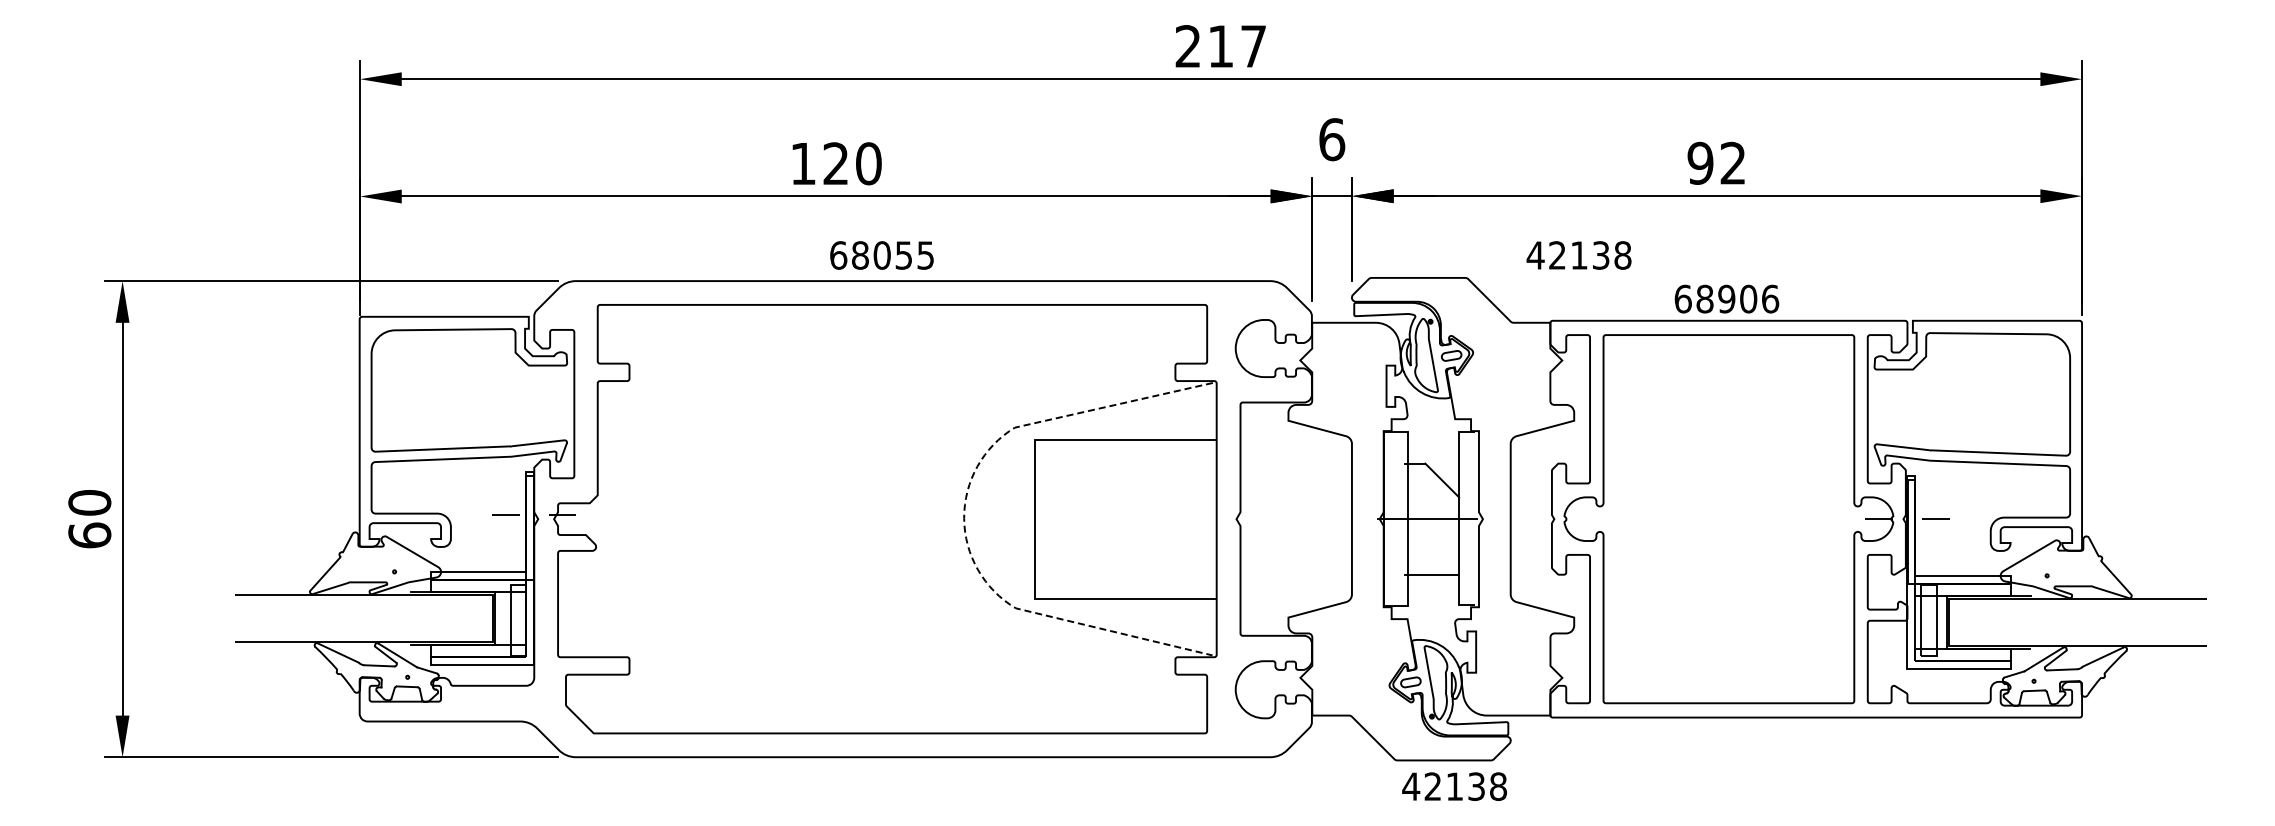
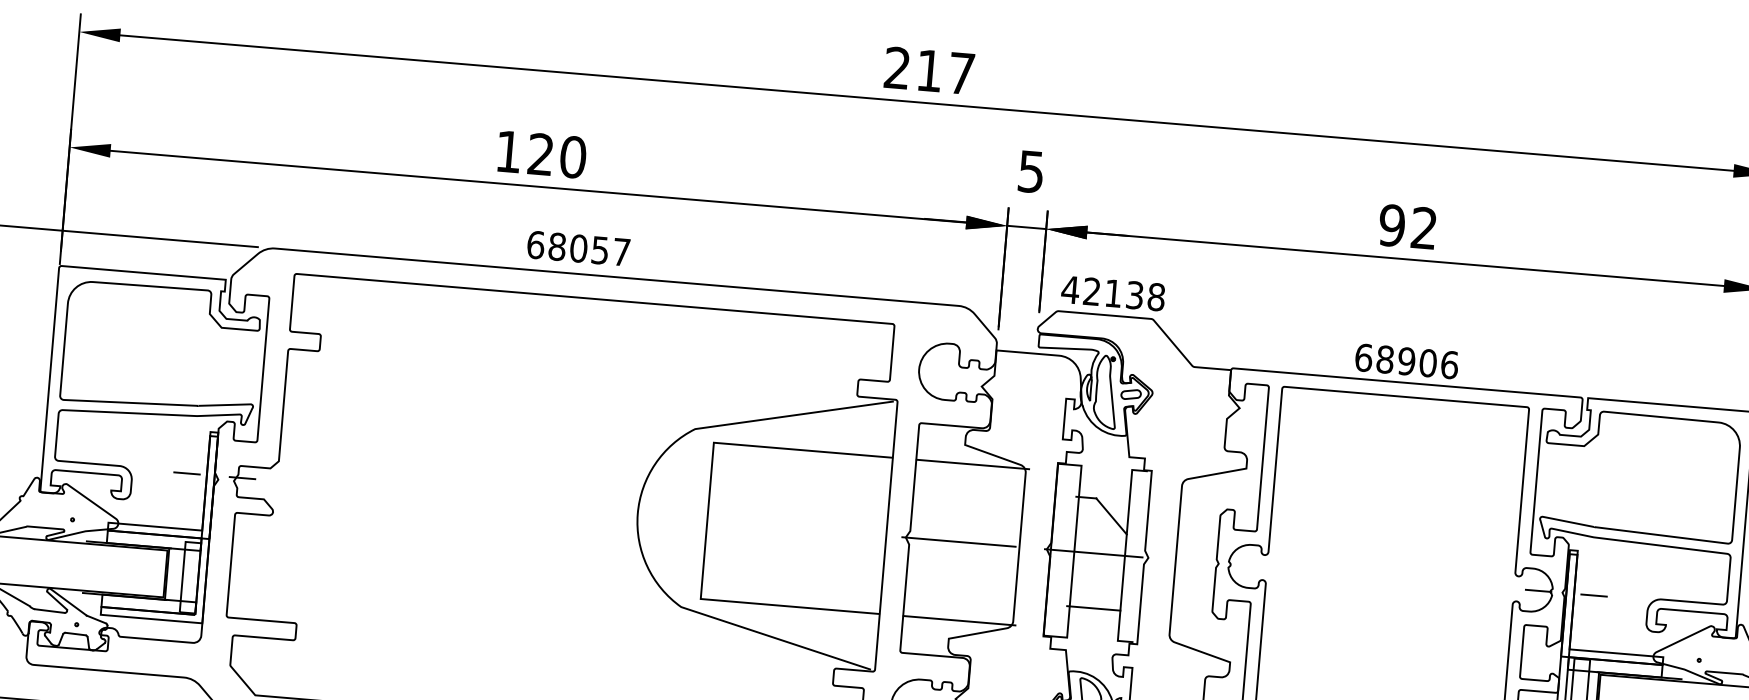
text: (1332, 139) -> (1031, 171), 6 -> 5
text: (925, 255) -> (621, 252), 68055 -> 68057
text: (1578, 255) -> (1112, 293), moved
line: (1297, 439) -> (972, 464), added
line: (964, 518) -> (638, 514), dashed -> solid
line: (1290, 519) -> (958, 542), added
line: (1297, 598) -> (959, 620), added

